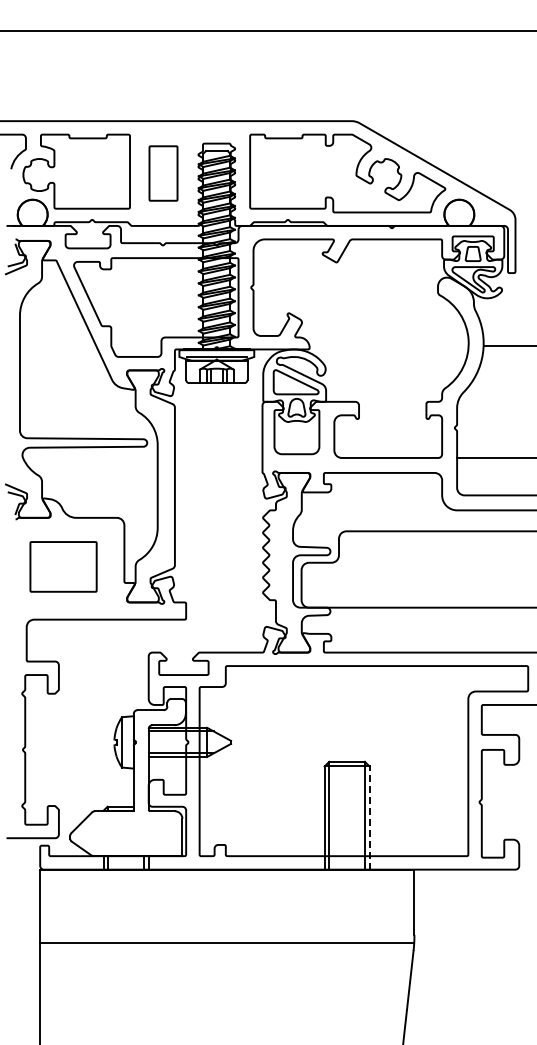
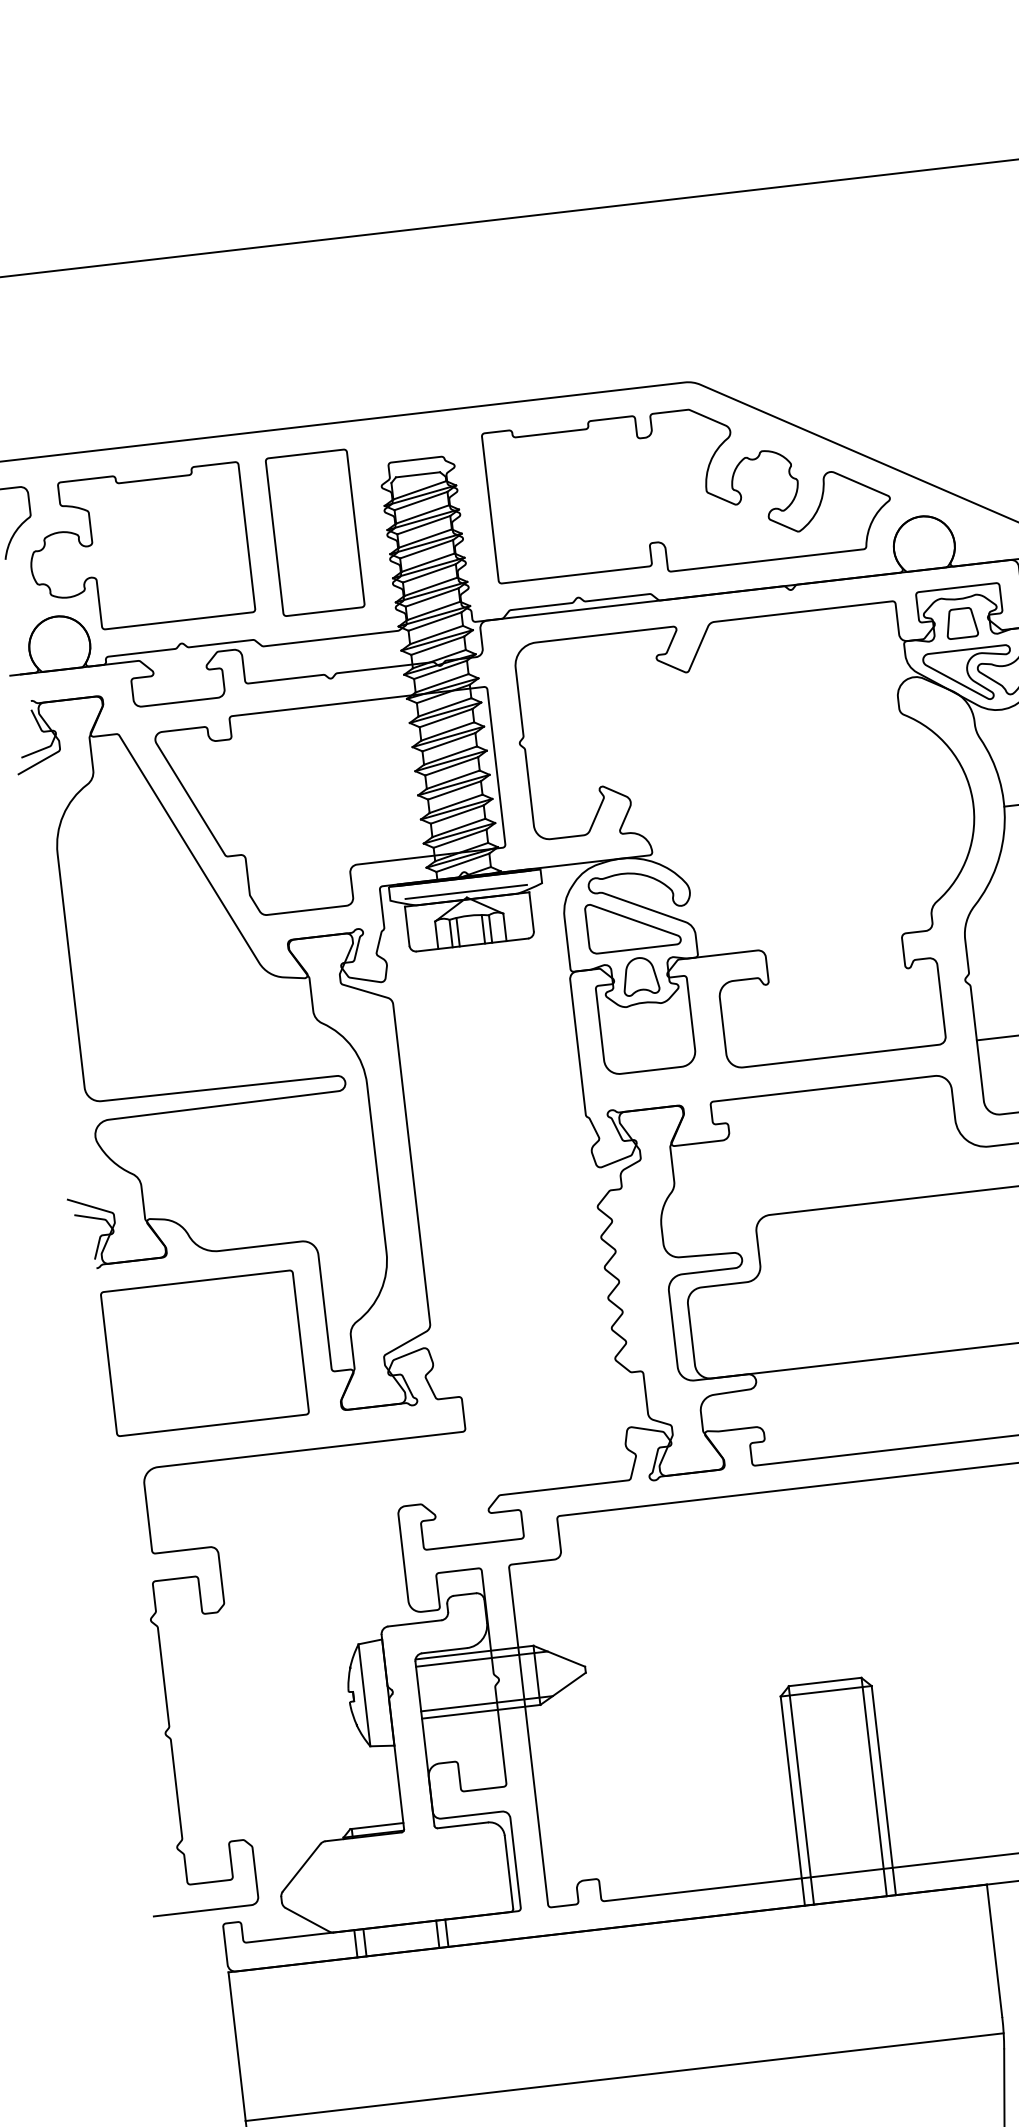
part: (163, 173) -> (315, 532), size x1.43
part: (63, 566) -> (204, 1352), size x1.43
line: (369, 818) -> (883, 1791), dashed -> solid

